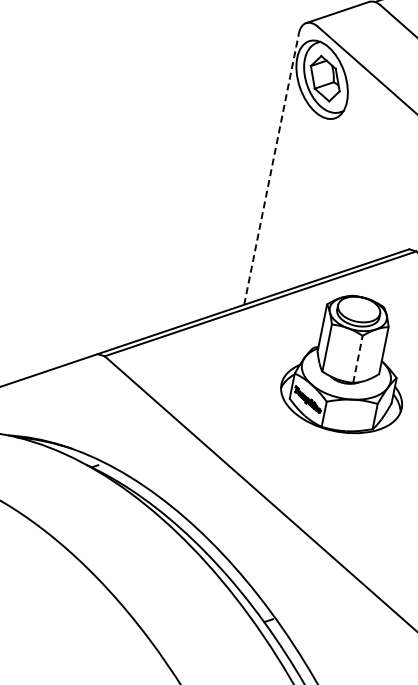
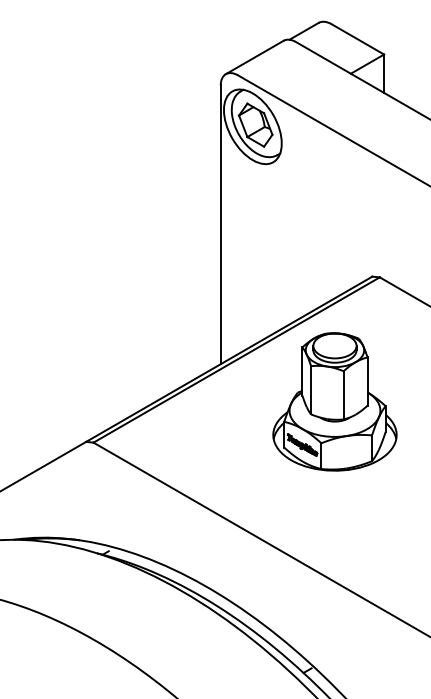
line: (271, 168) -> (220, 224), dashed -> solid
line: (357, 358) -> (343, 394), dashed -> solid

